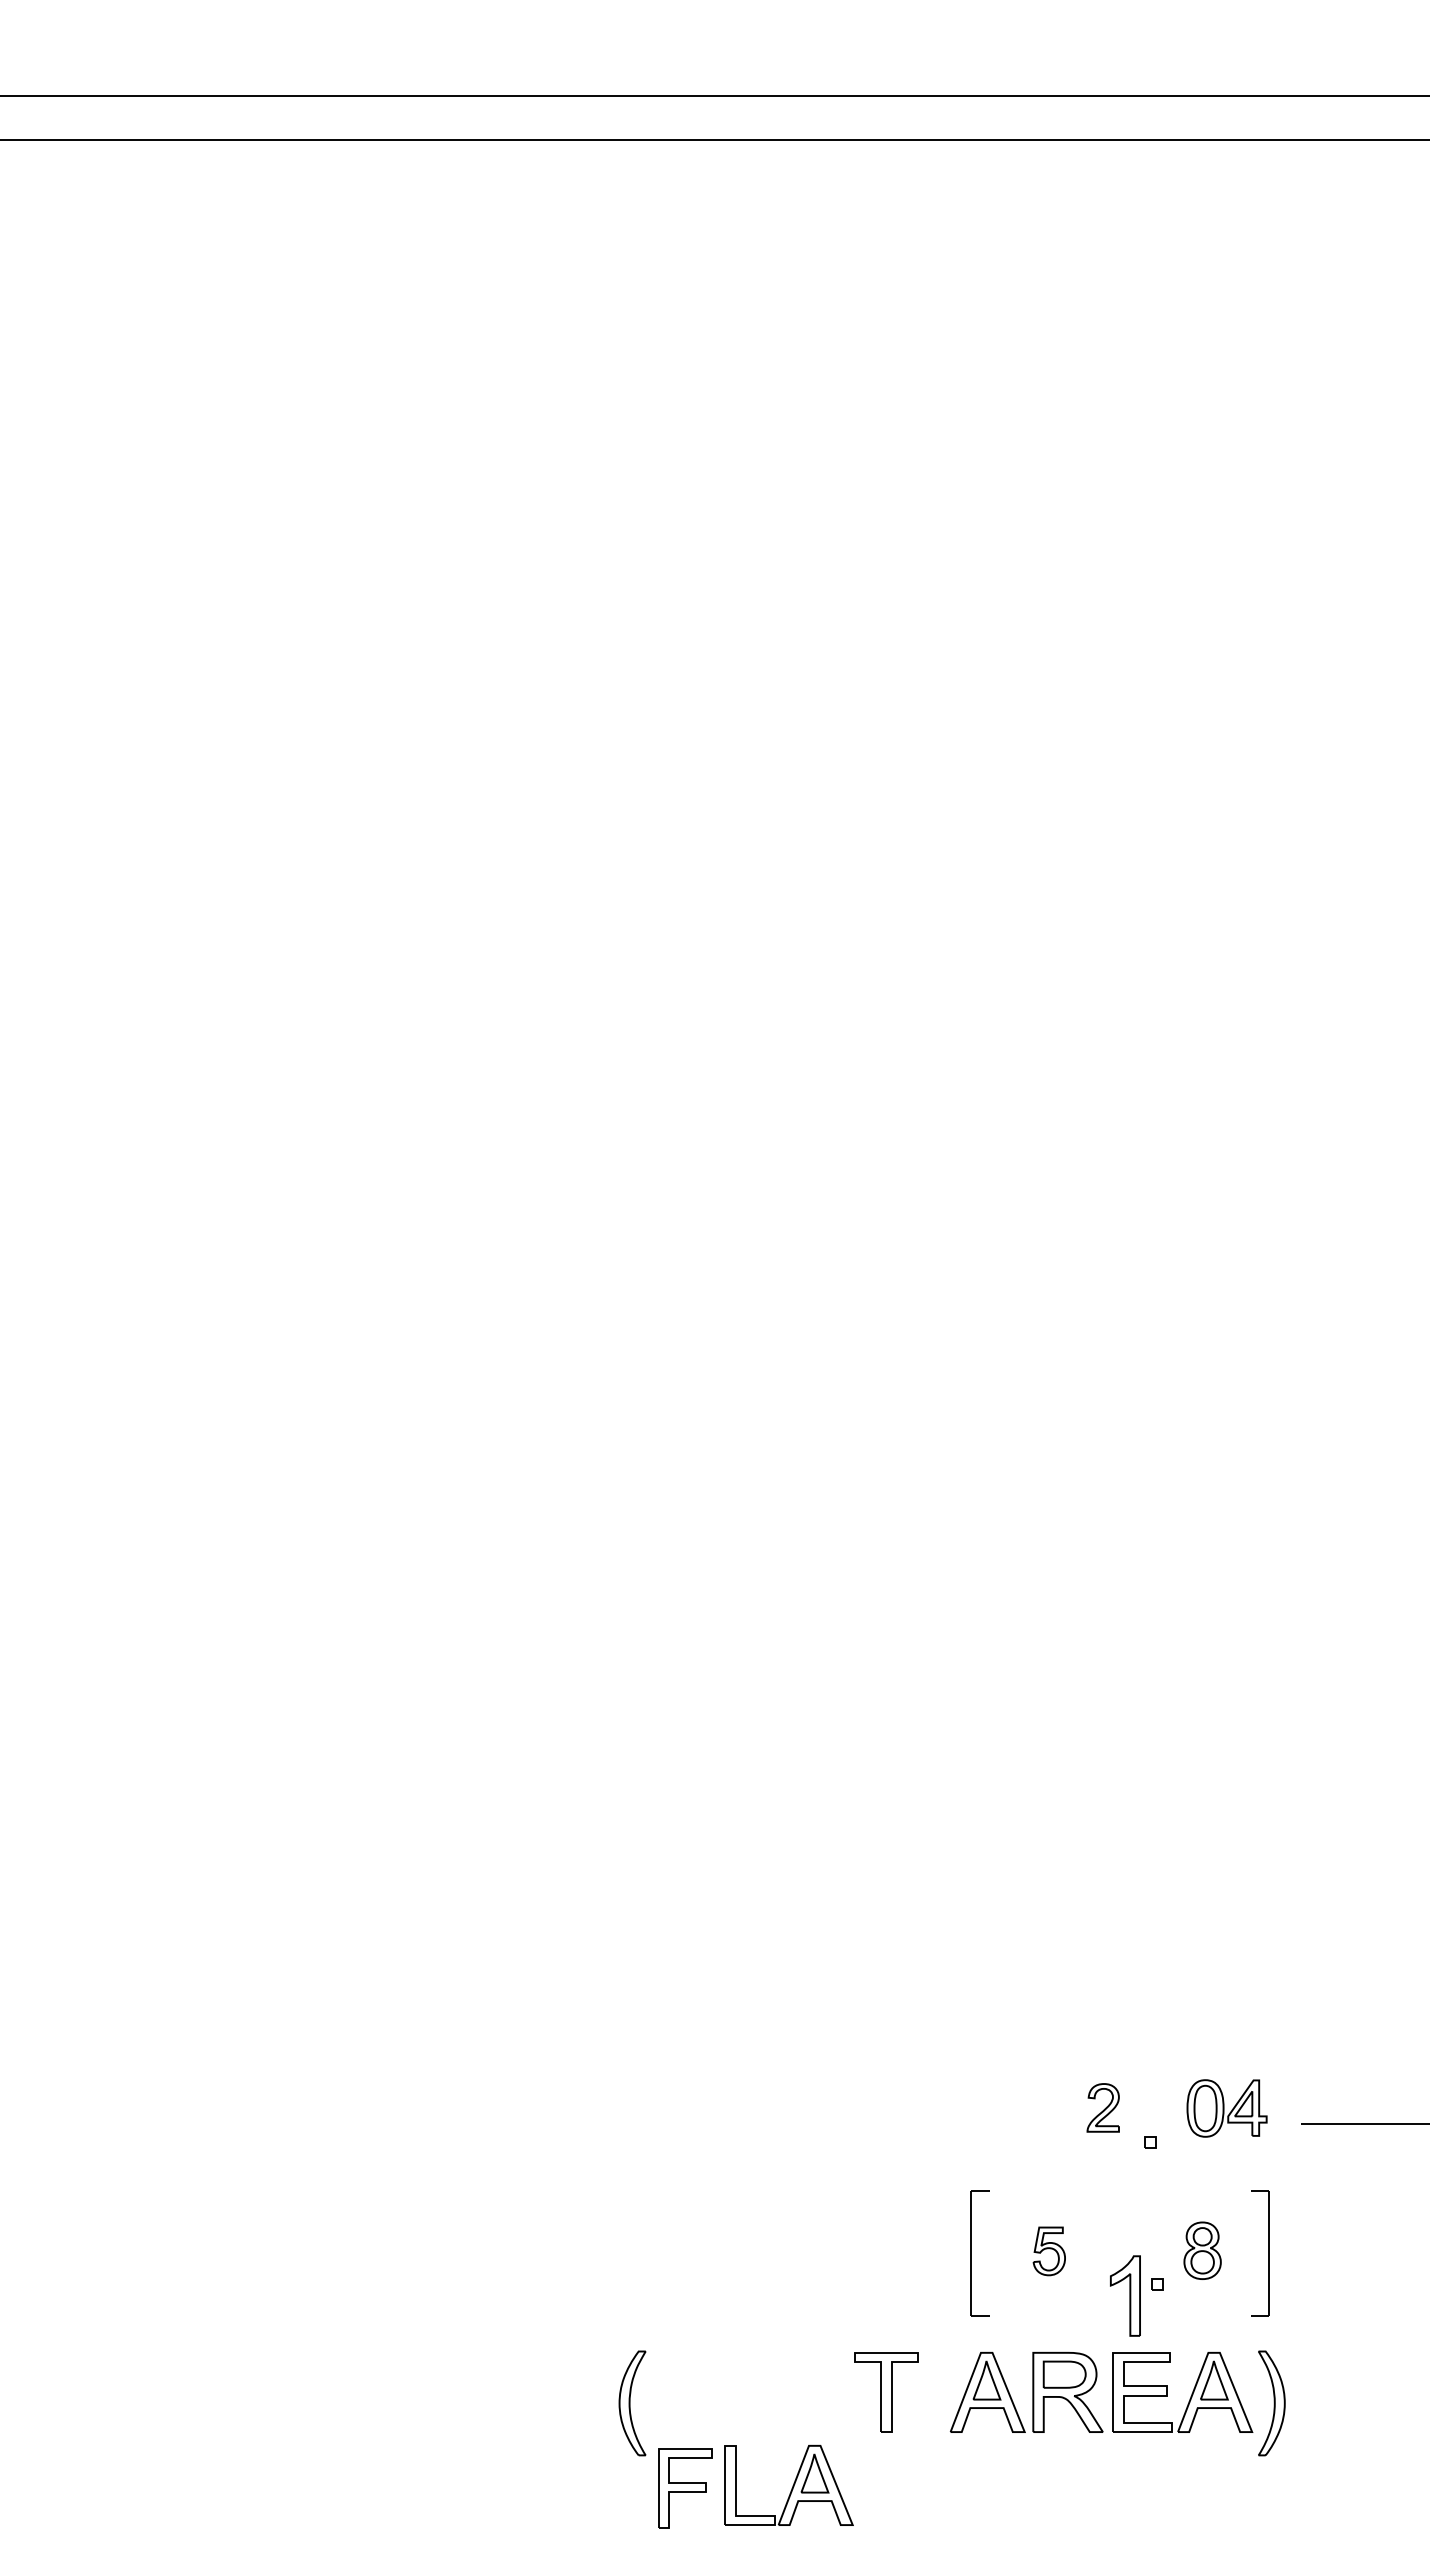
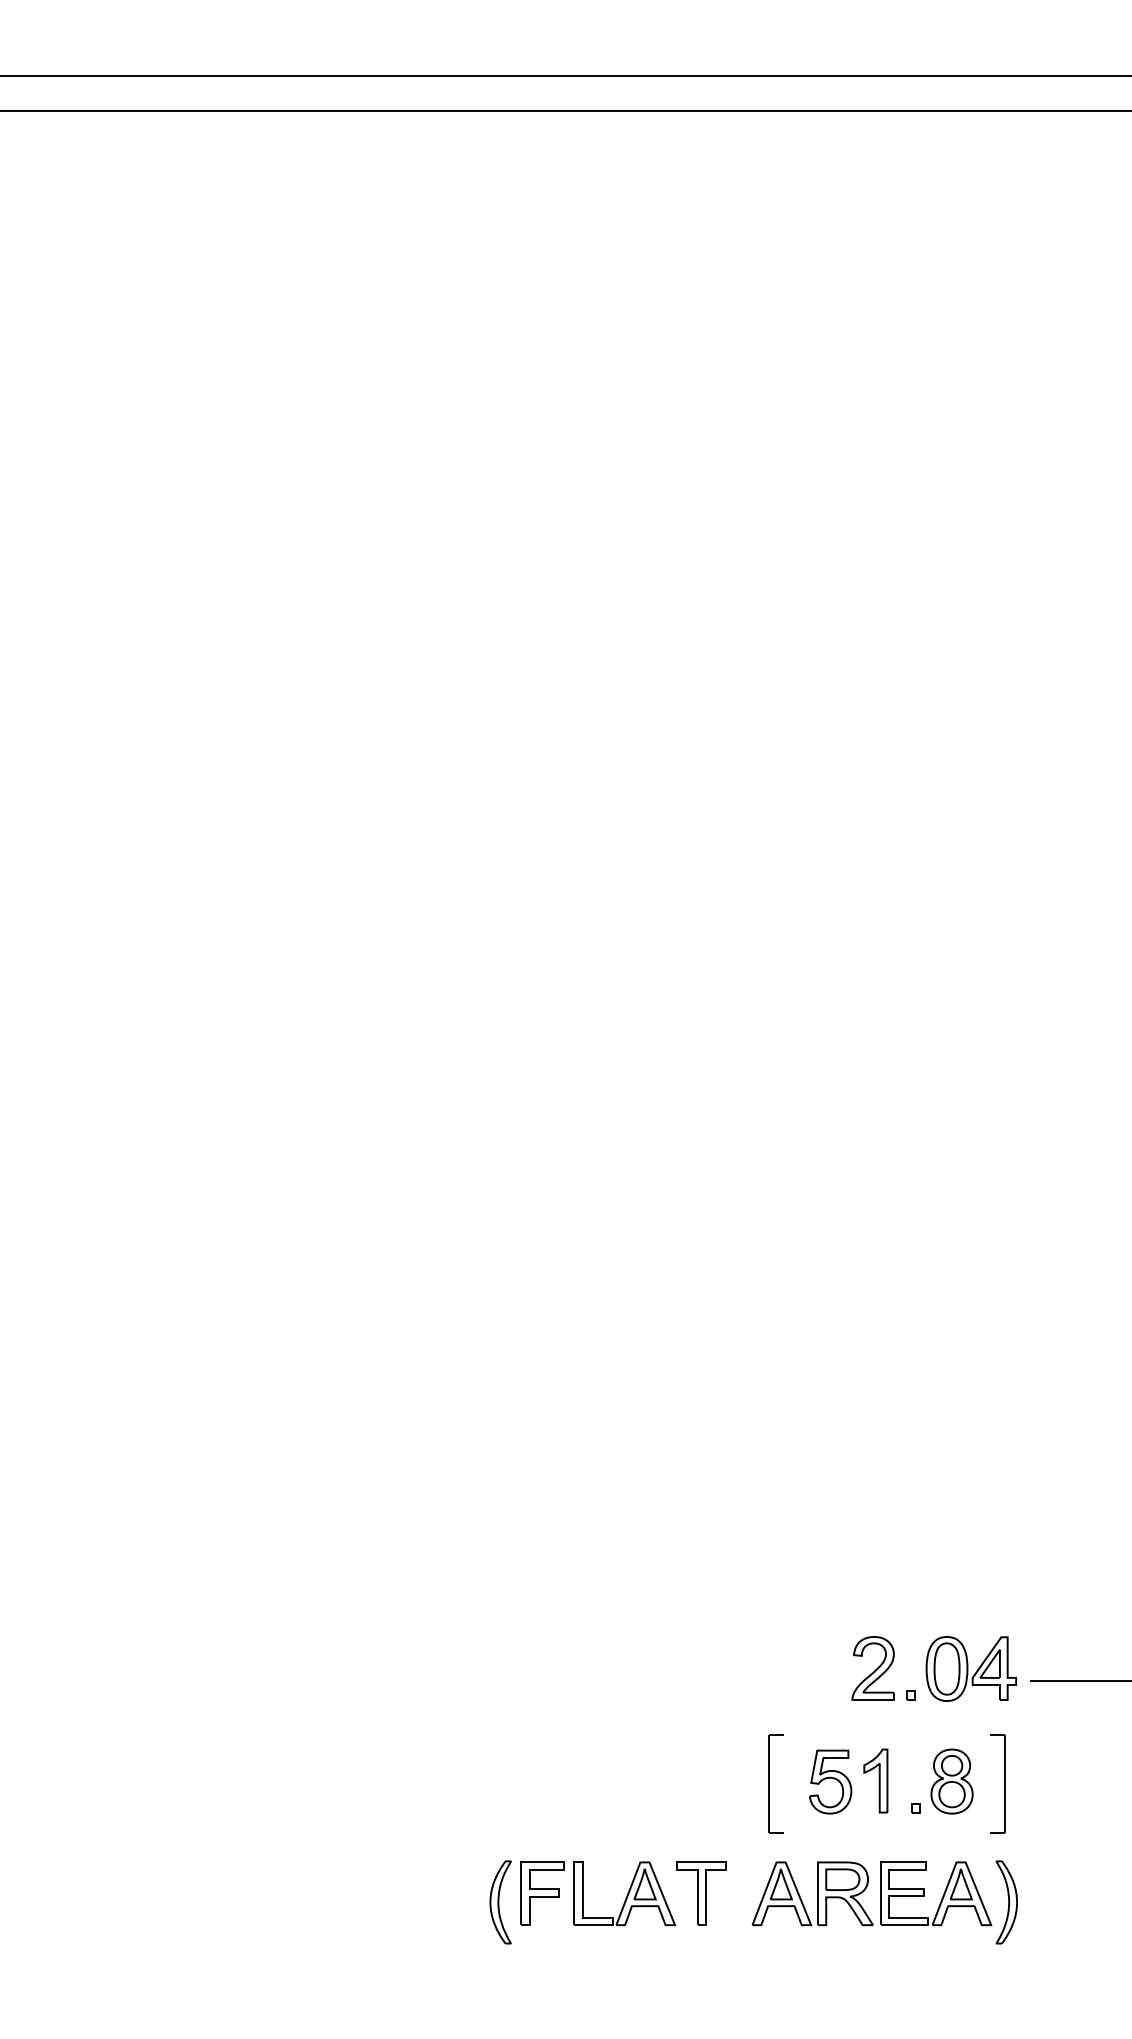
part: (1103, 2107) -> (873, 1668), size x1.67
part: (1226, 2108) -> (970, 1669), size x1.43
part: (1202, 2250) -> (951, 1781), size x1.43
part: (1049, 2251) -> (830, 1782), size x1.67
part: (1125, 2295) -> (875, 1780), moved
part: (788, 2484) -> (624, 1893), moved
part: (685, 2488) -> (542, 1893), moved

